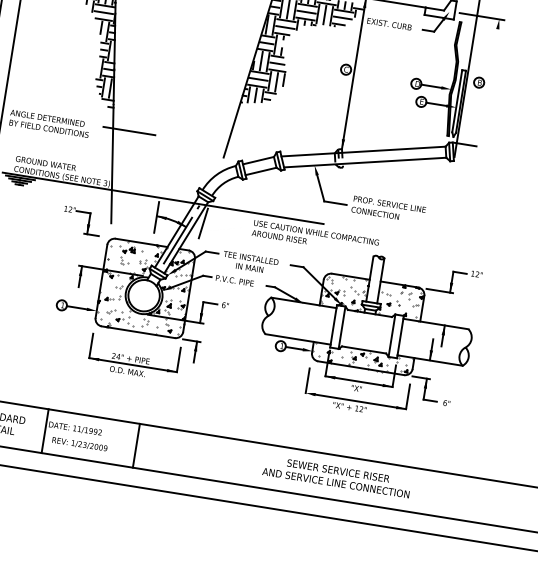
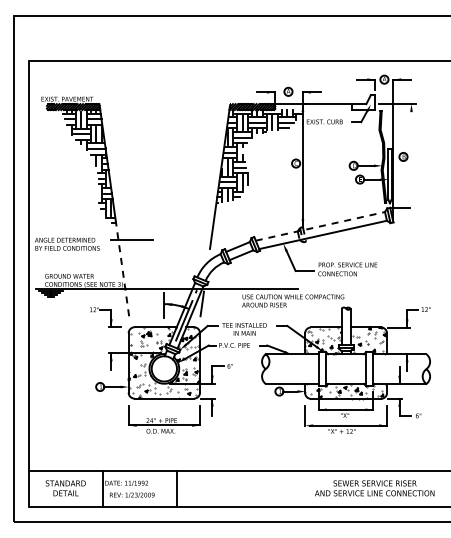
line: (363, 151) -> (320, 226), solid -> dashed
line: (112, 163) -> (122, 267), solid -> dashed
text: (336, 477) -> (374, 488), moved

